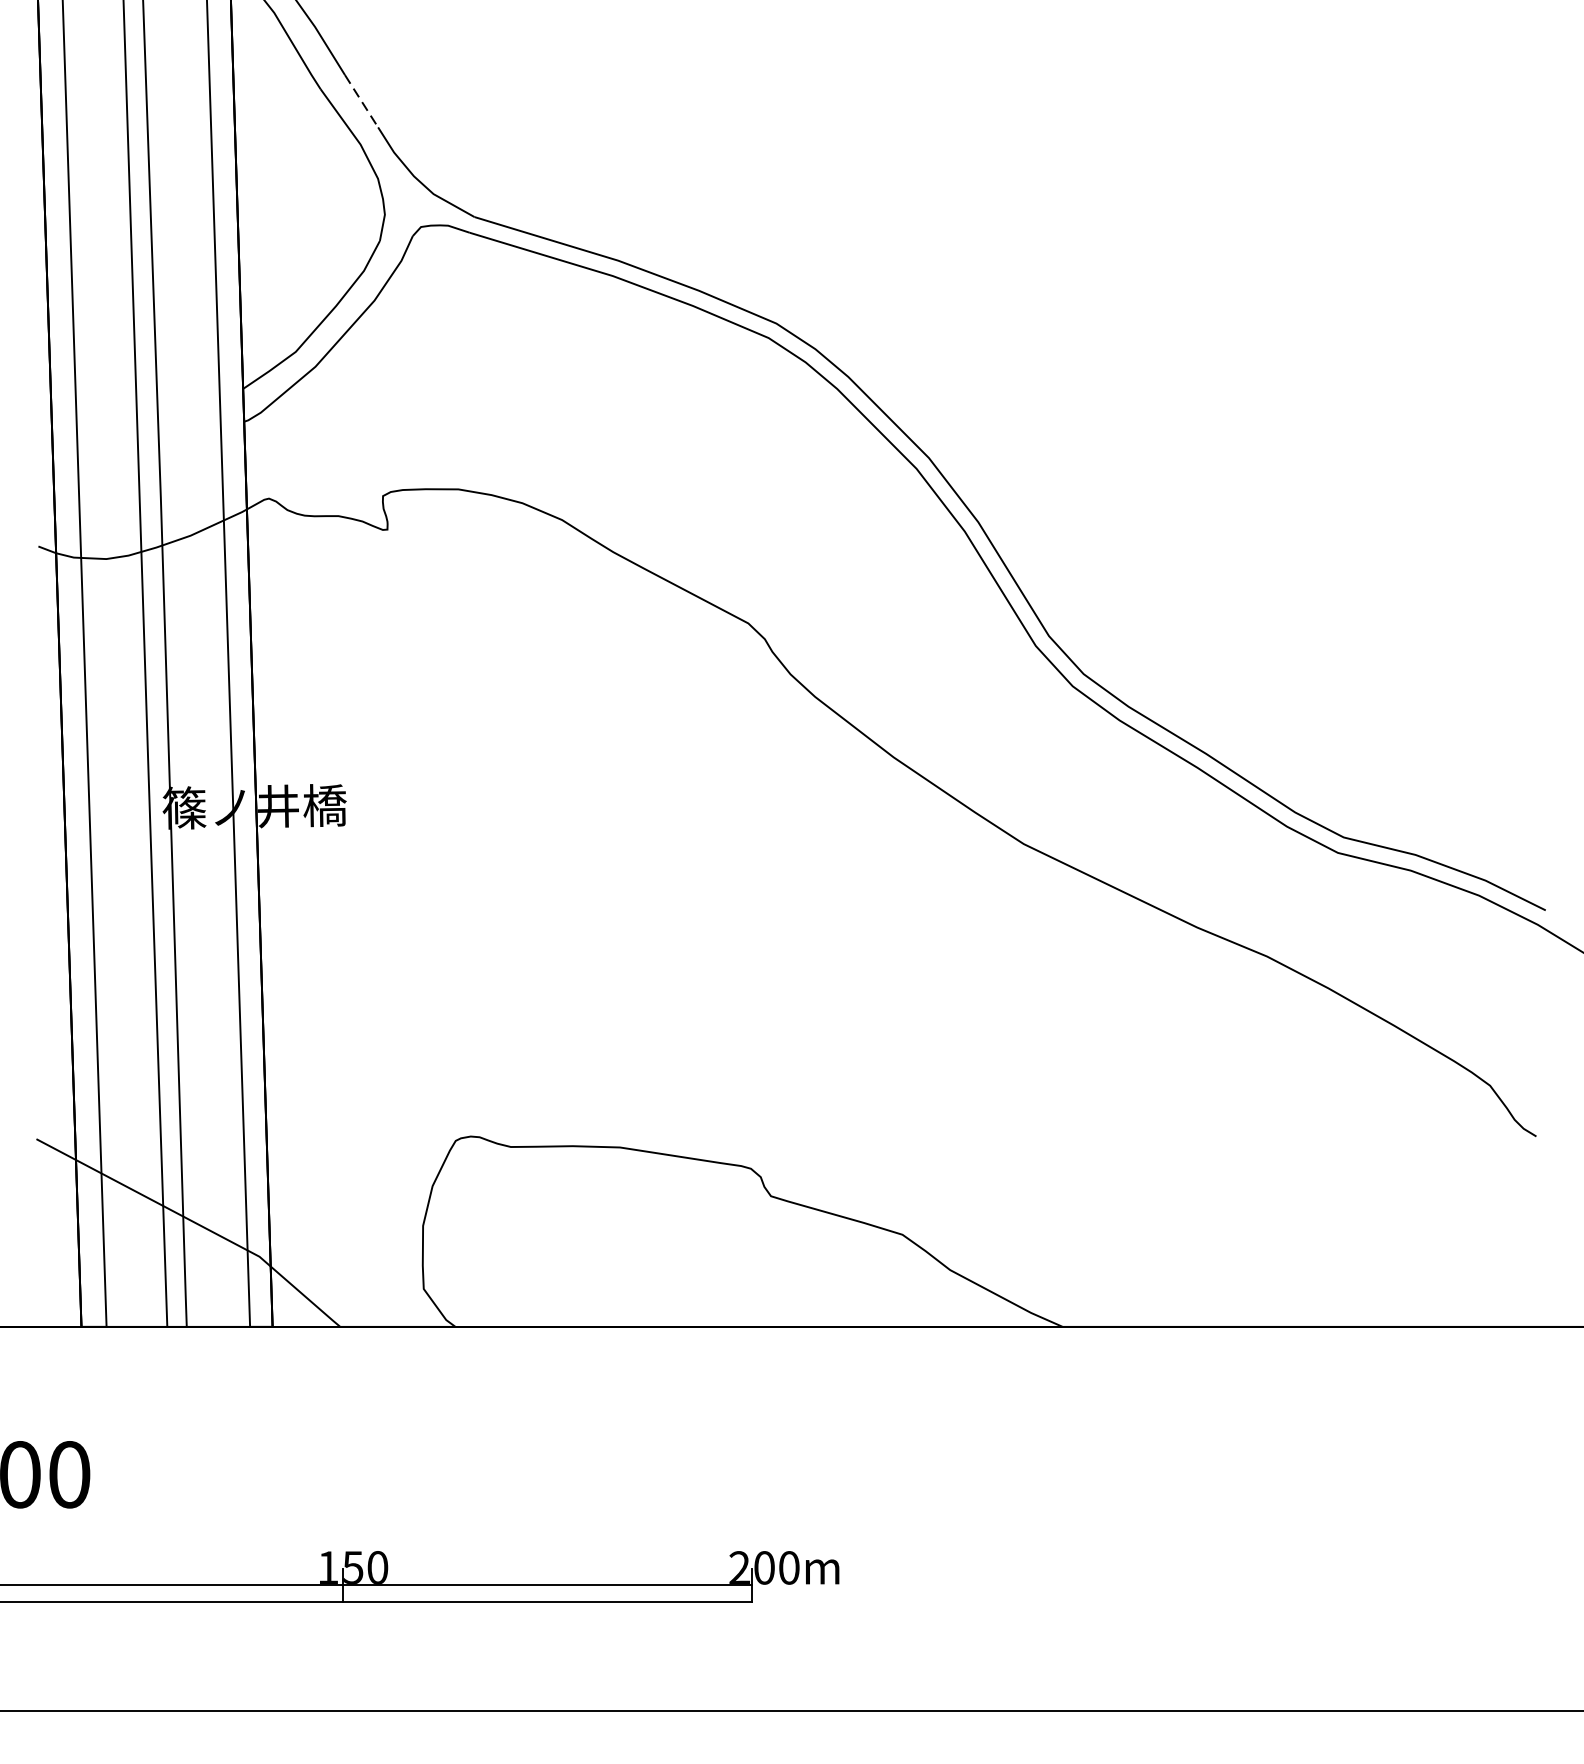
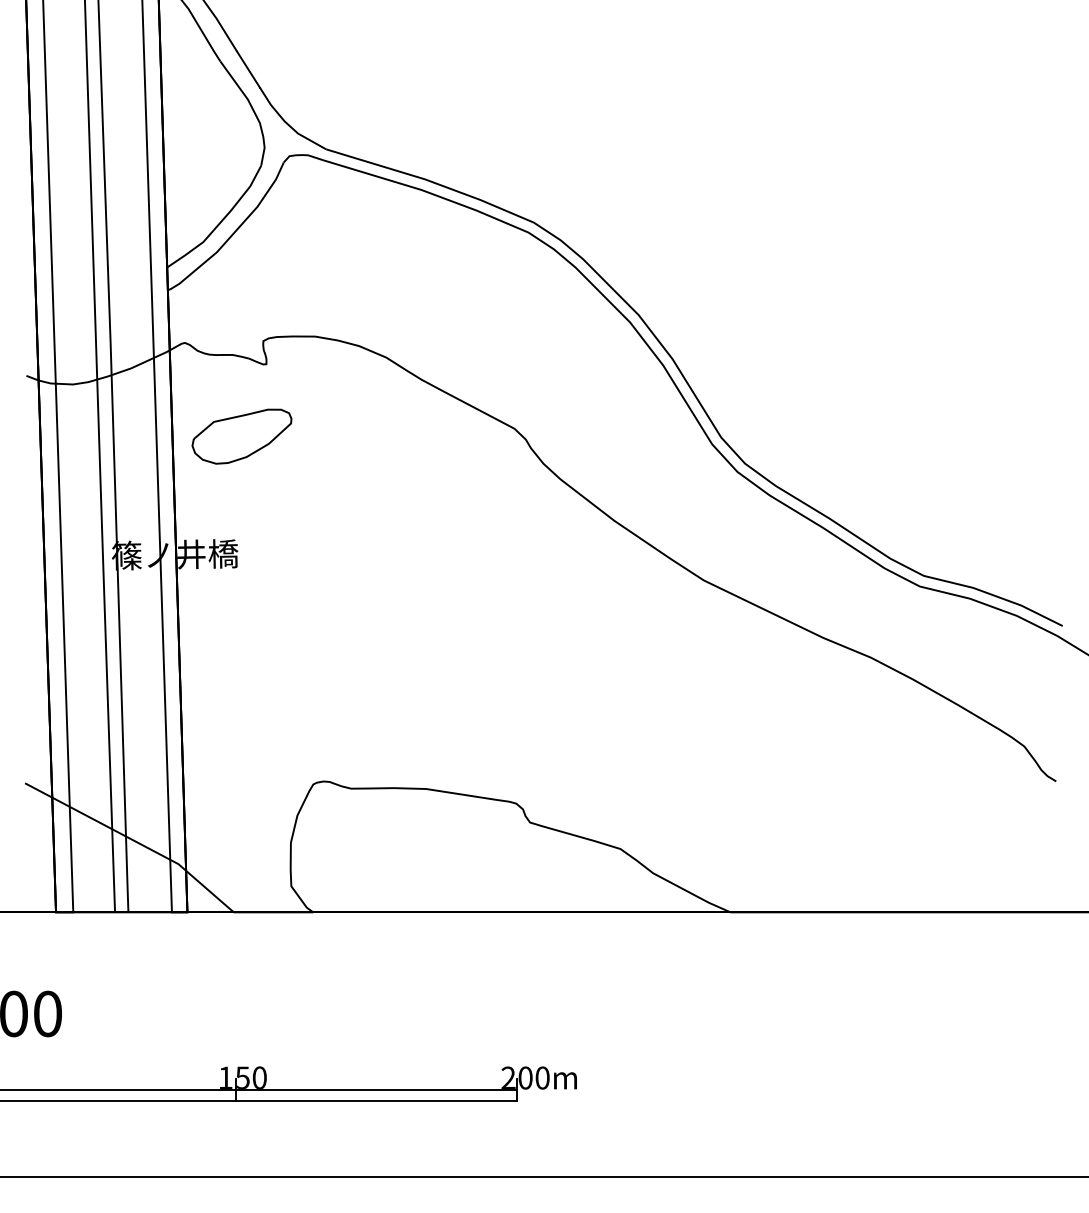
line: (361, 102) -> (248, 70), dashed -> solid
part: (351, 634) -> (241, 436), added

